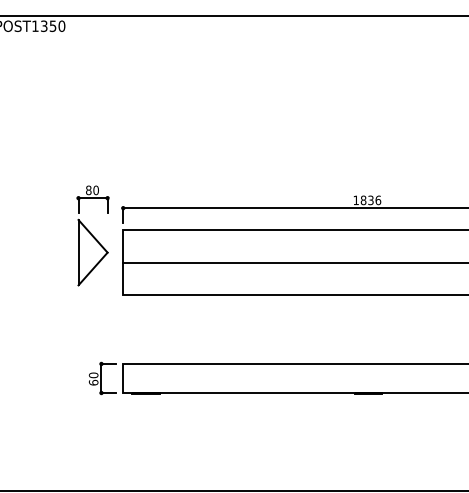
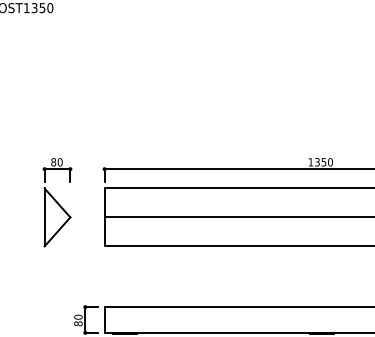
text: (370, 200) -> (323, 162), 1836 -> 1350
part: (92, 235) -> (57, 202), moved
text: (93, 382) -> (78, 323), 60 -> 80

